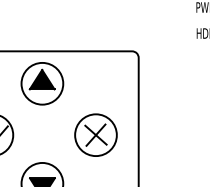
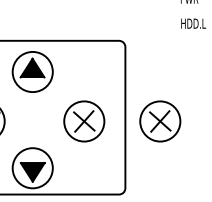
part: (175, 135) -> (160, 121), added

